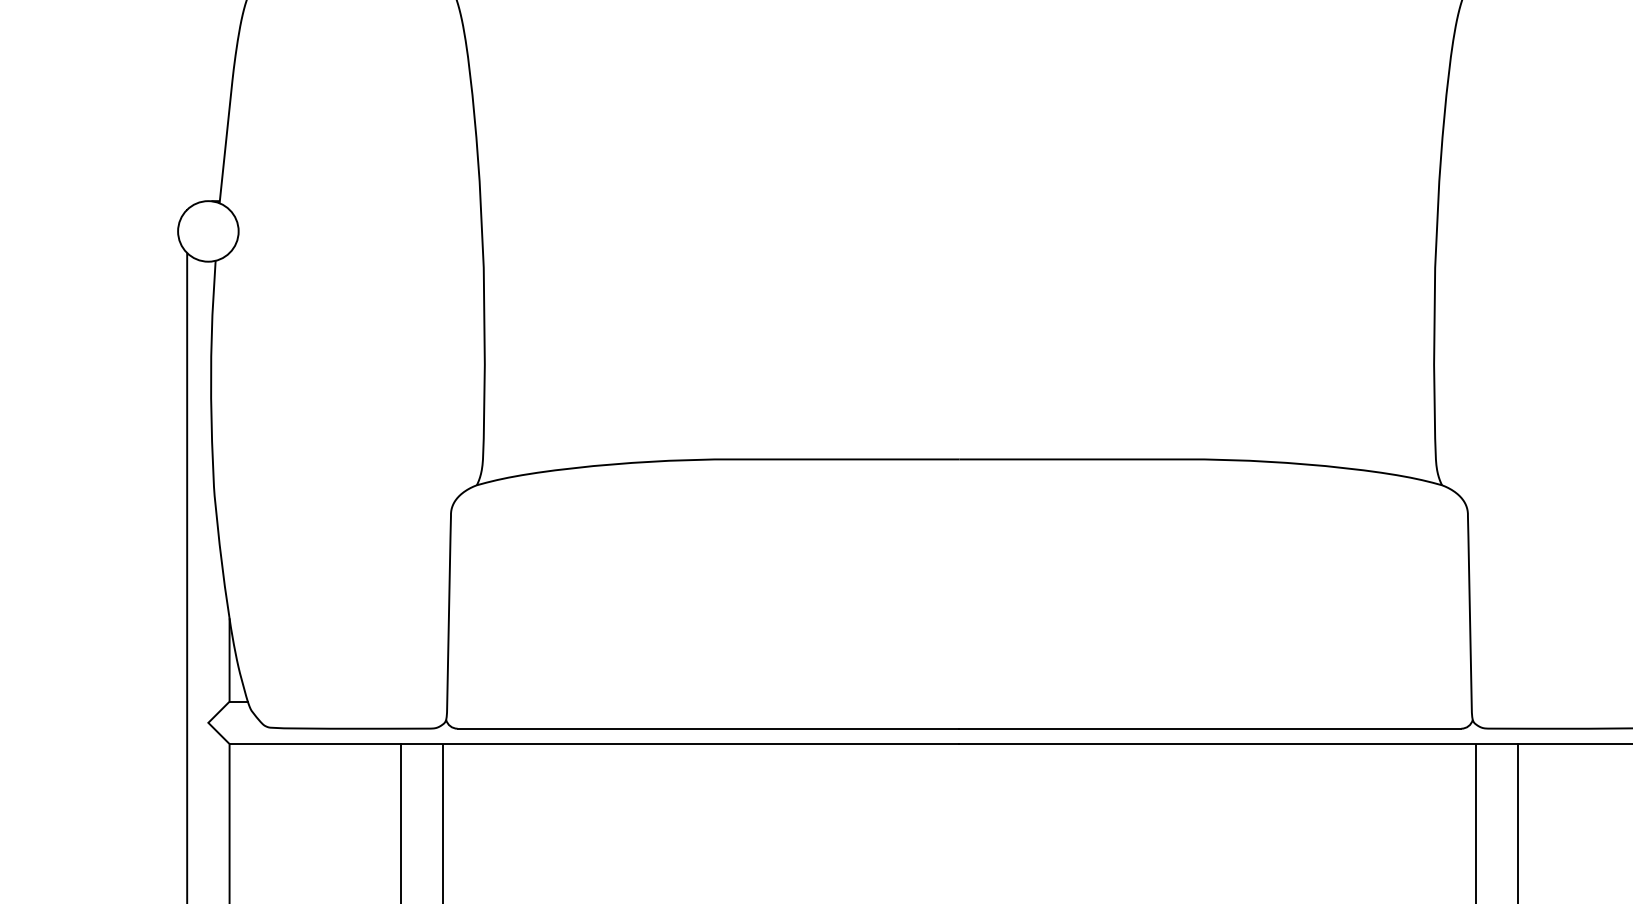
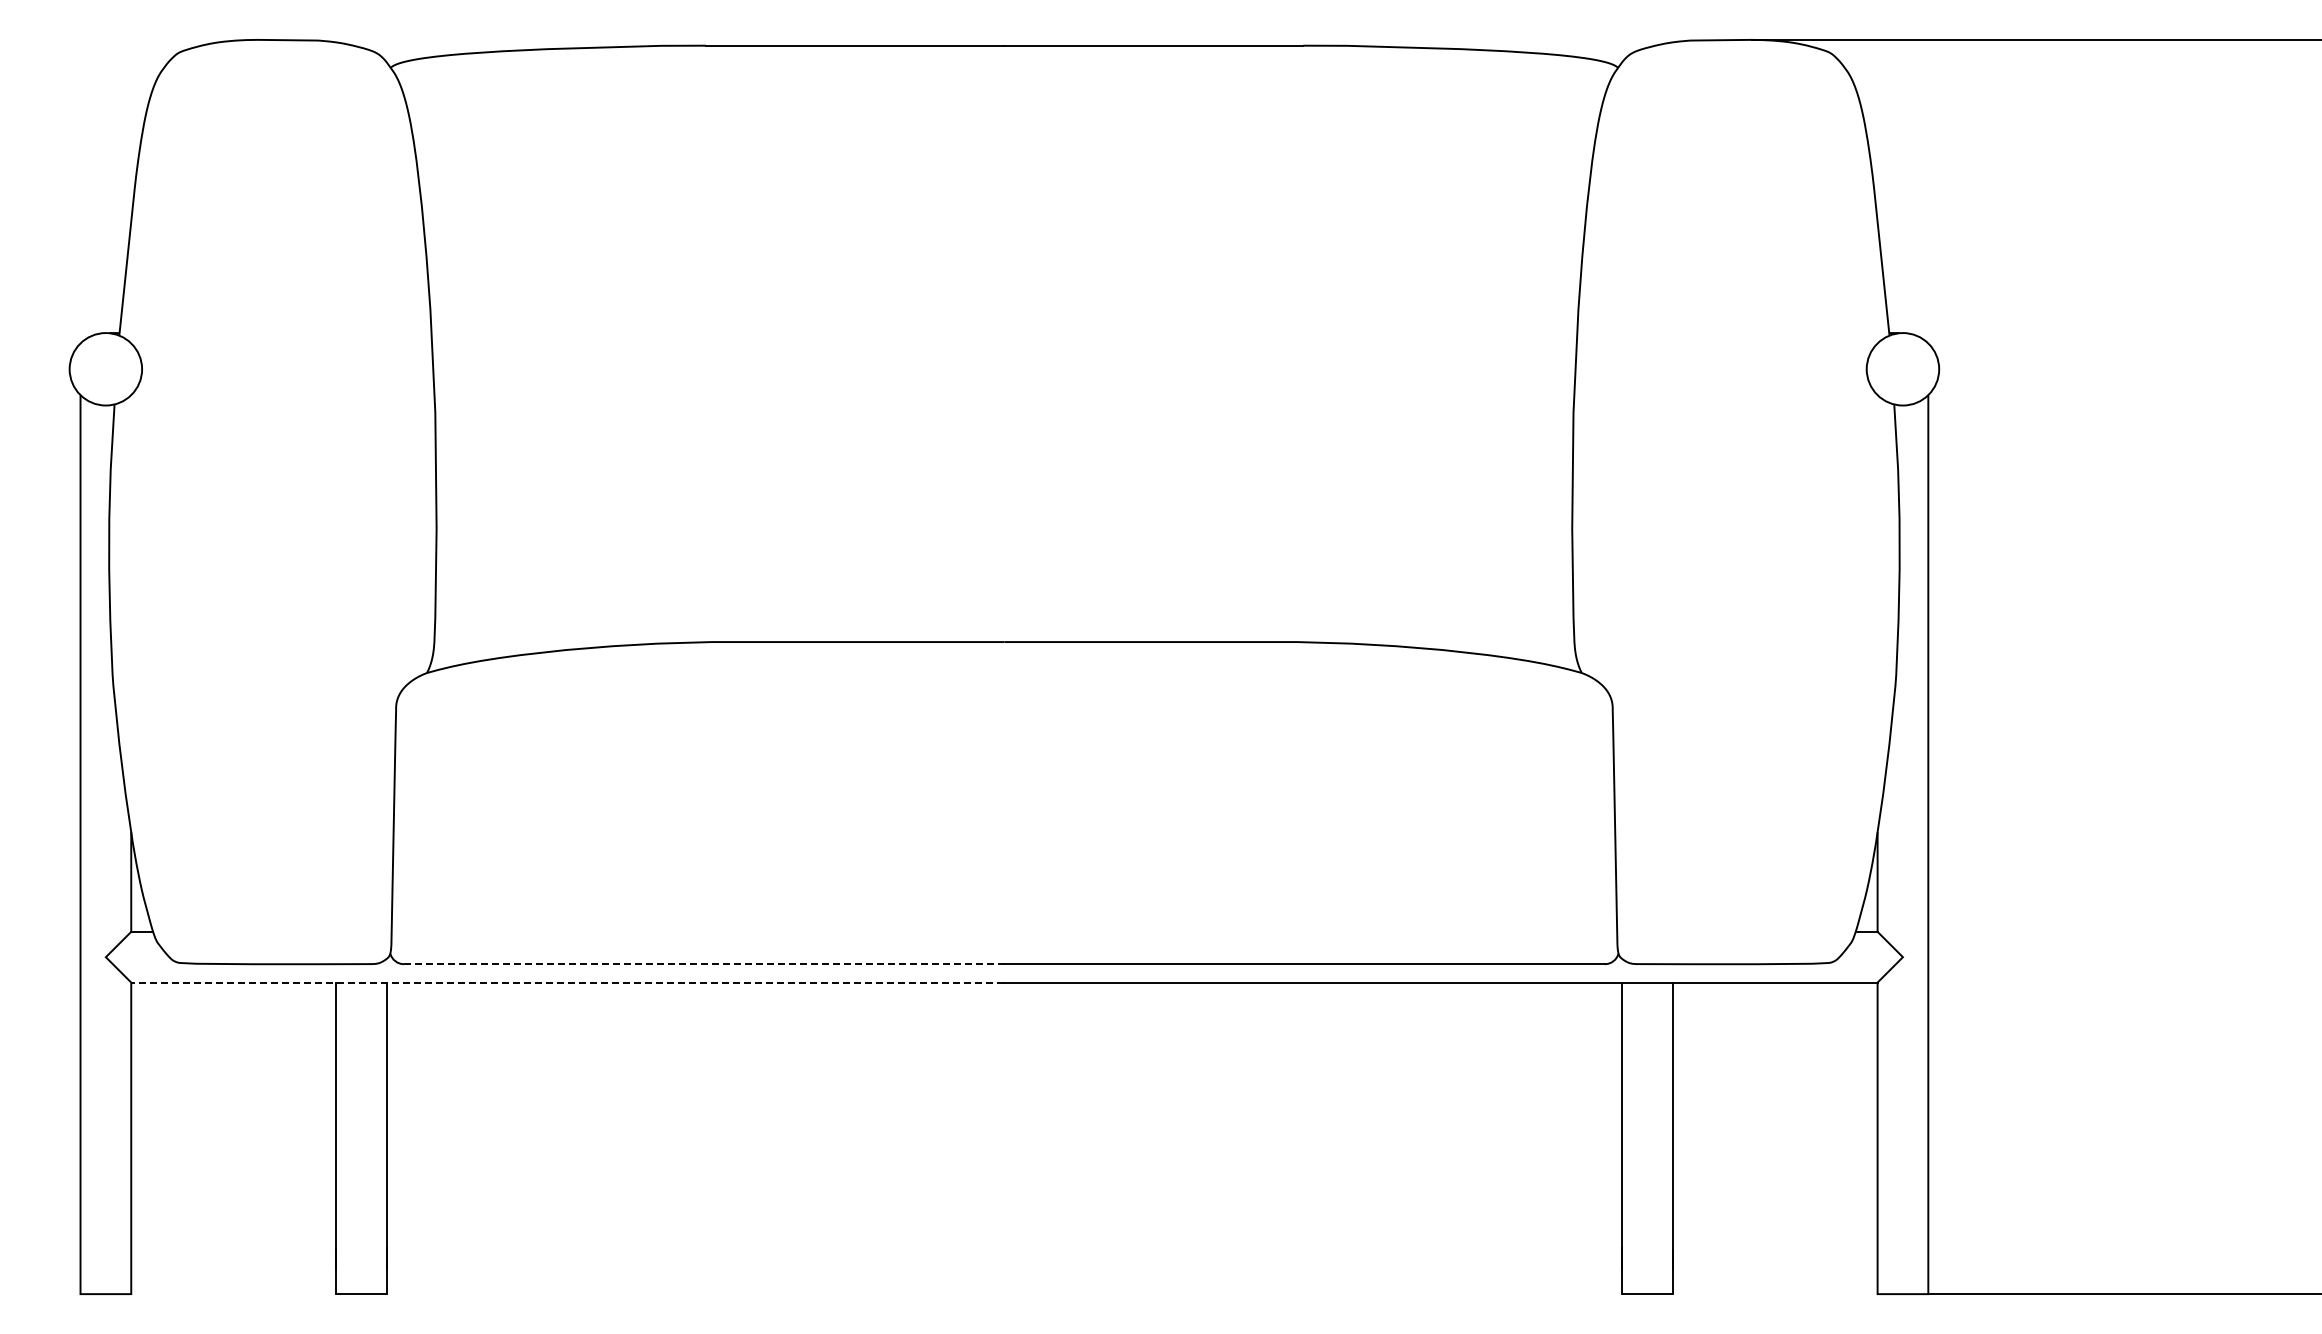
line: (708, 728) -> (704, 964), solid -> dashed
line: (594, 744) -> (567, 982), solid -> dashed

